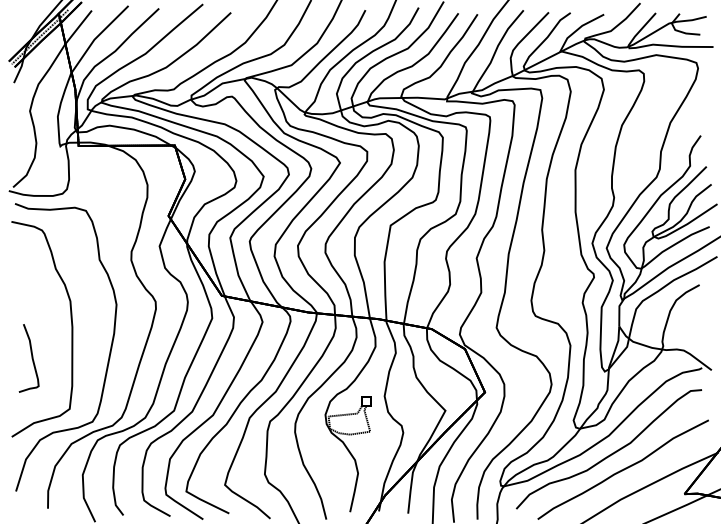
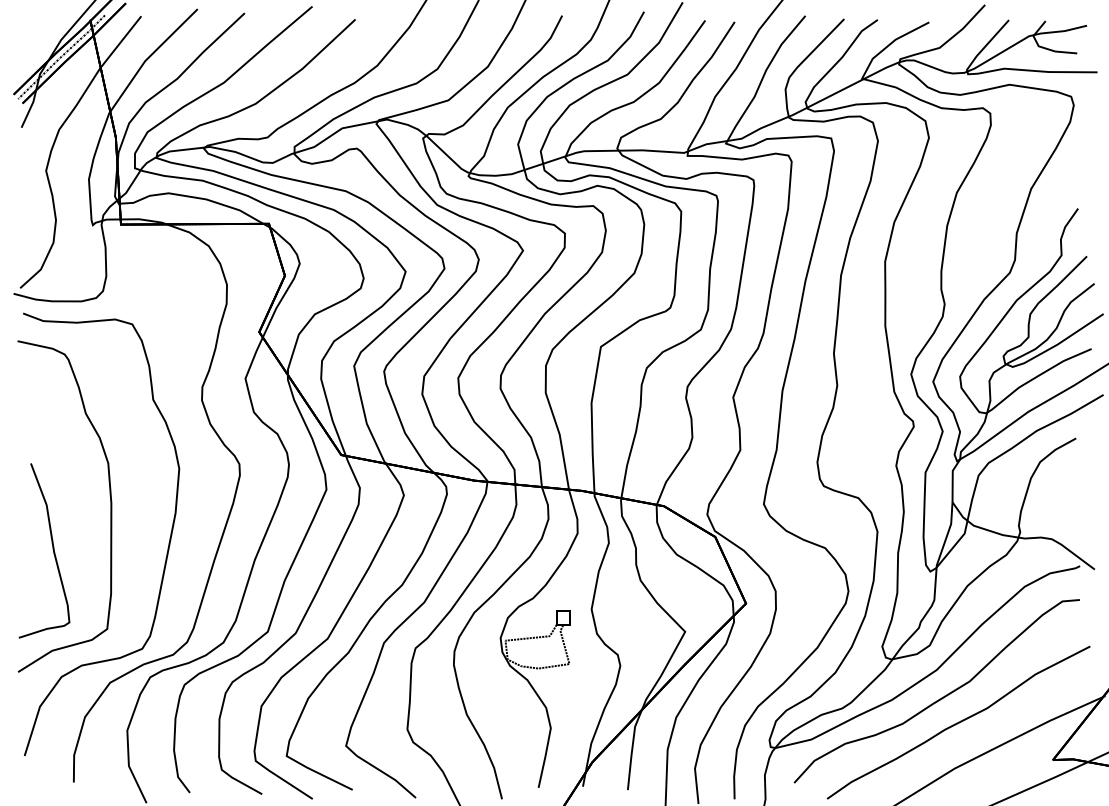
part: (28, 358) -> (43, 551), size x1.67

